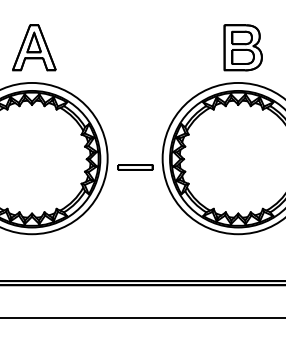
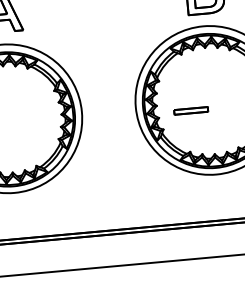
part: (135, 167) -> (191, 110), moved

